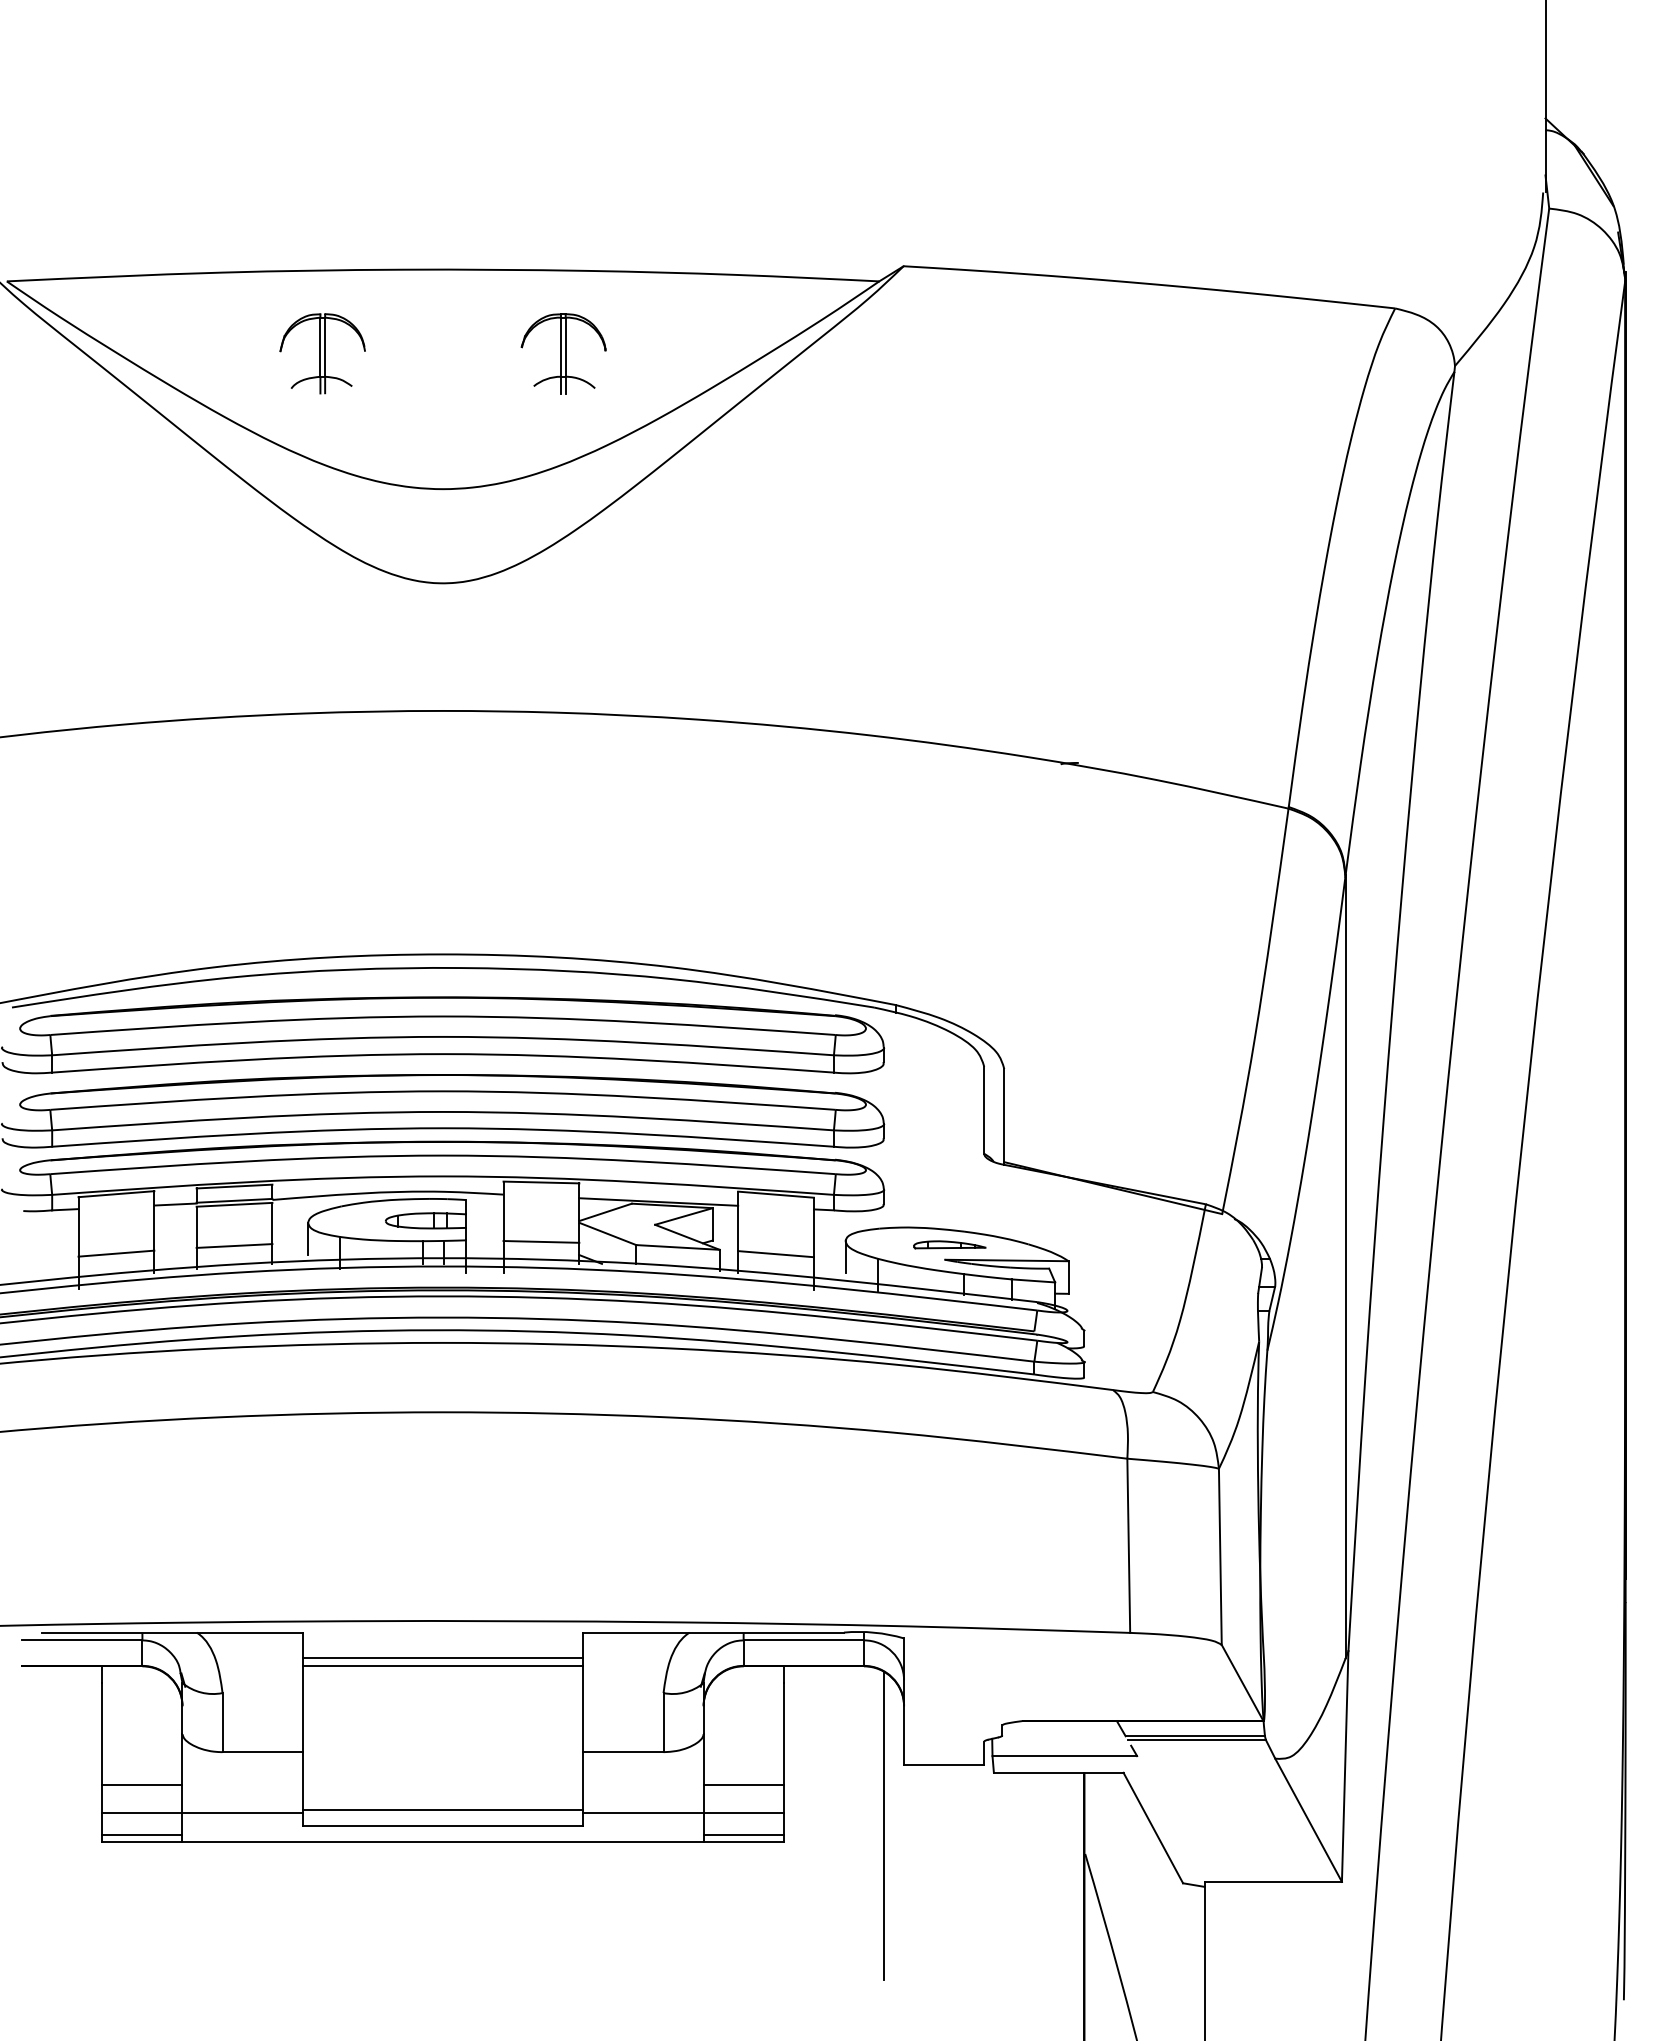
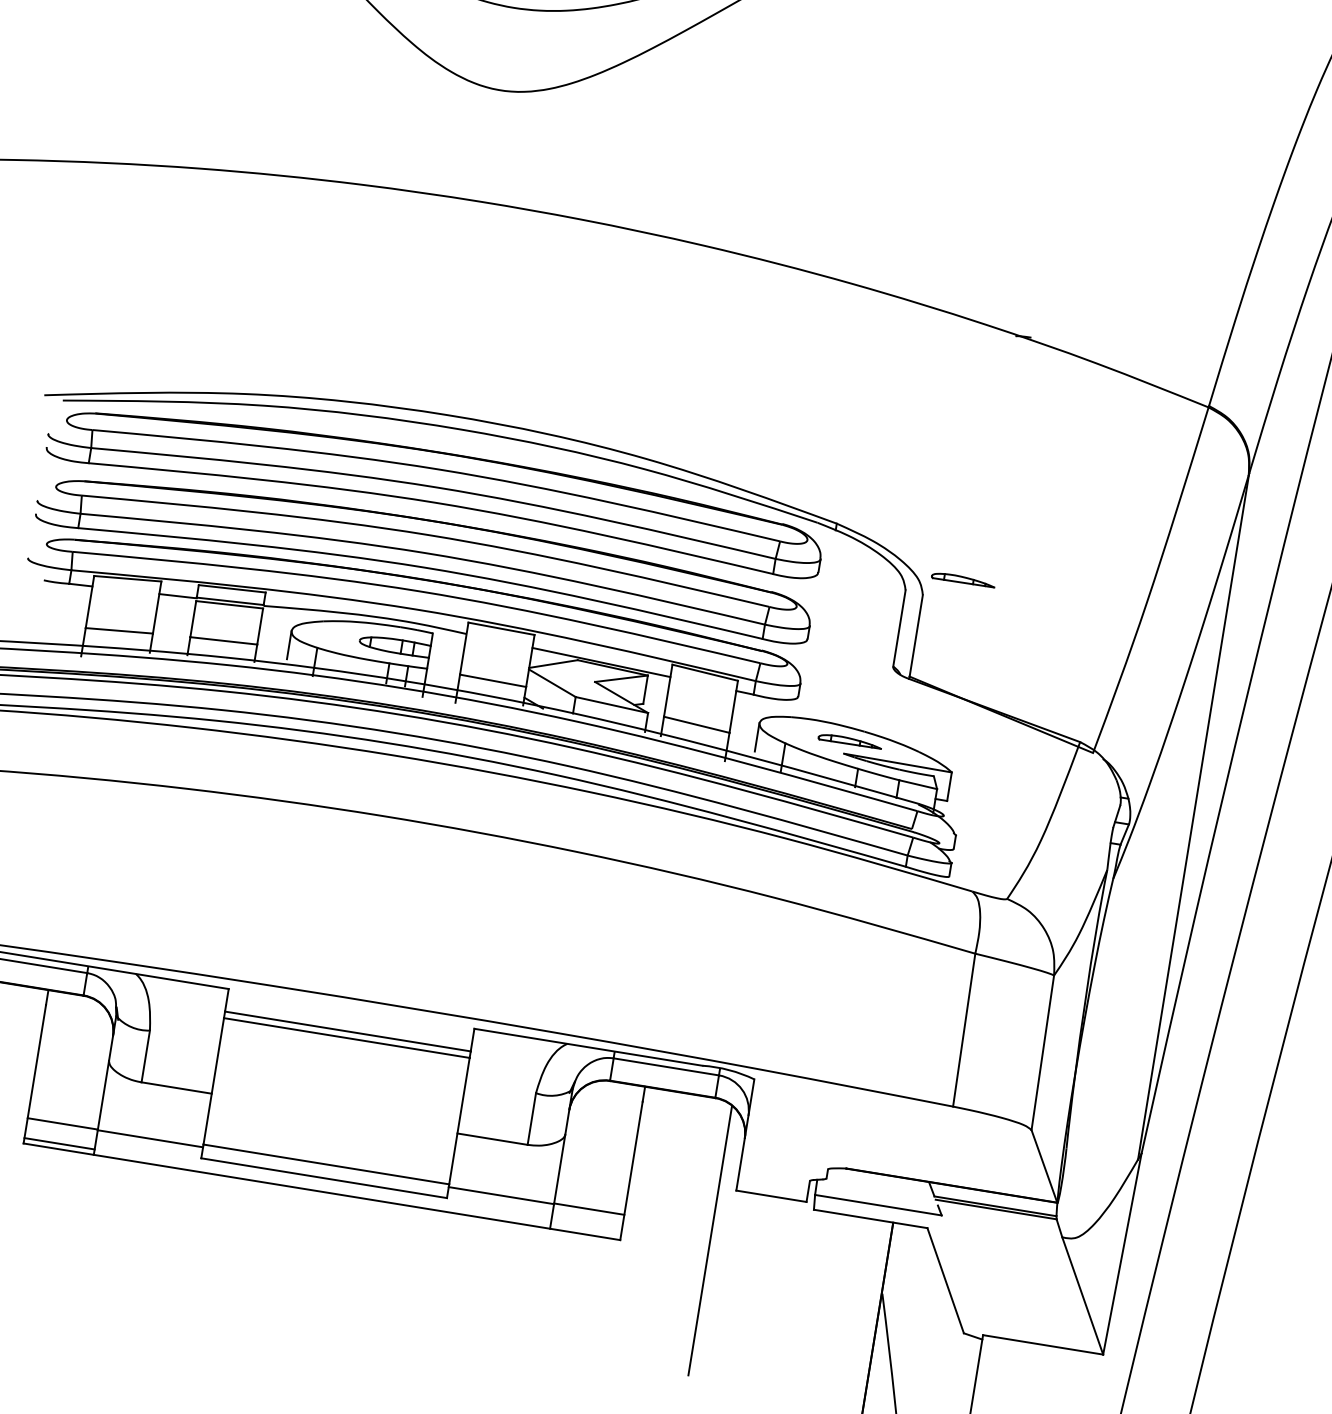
part: (1046, 1044) -> (963, 579), added
line: (142, 1785) -> (66, 1100), removed
line: (743, 1785) -> (592, 1185), removed
line: (743, 1835) -> (585, 1229), removed

